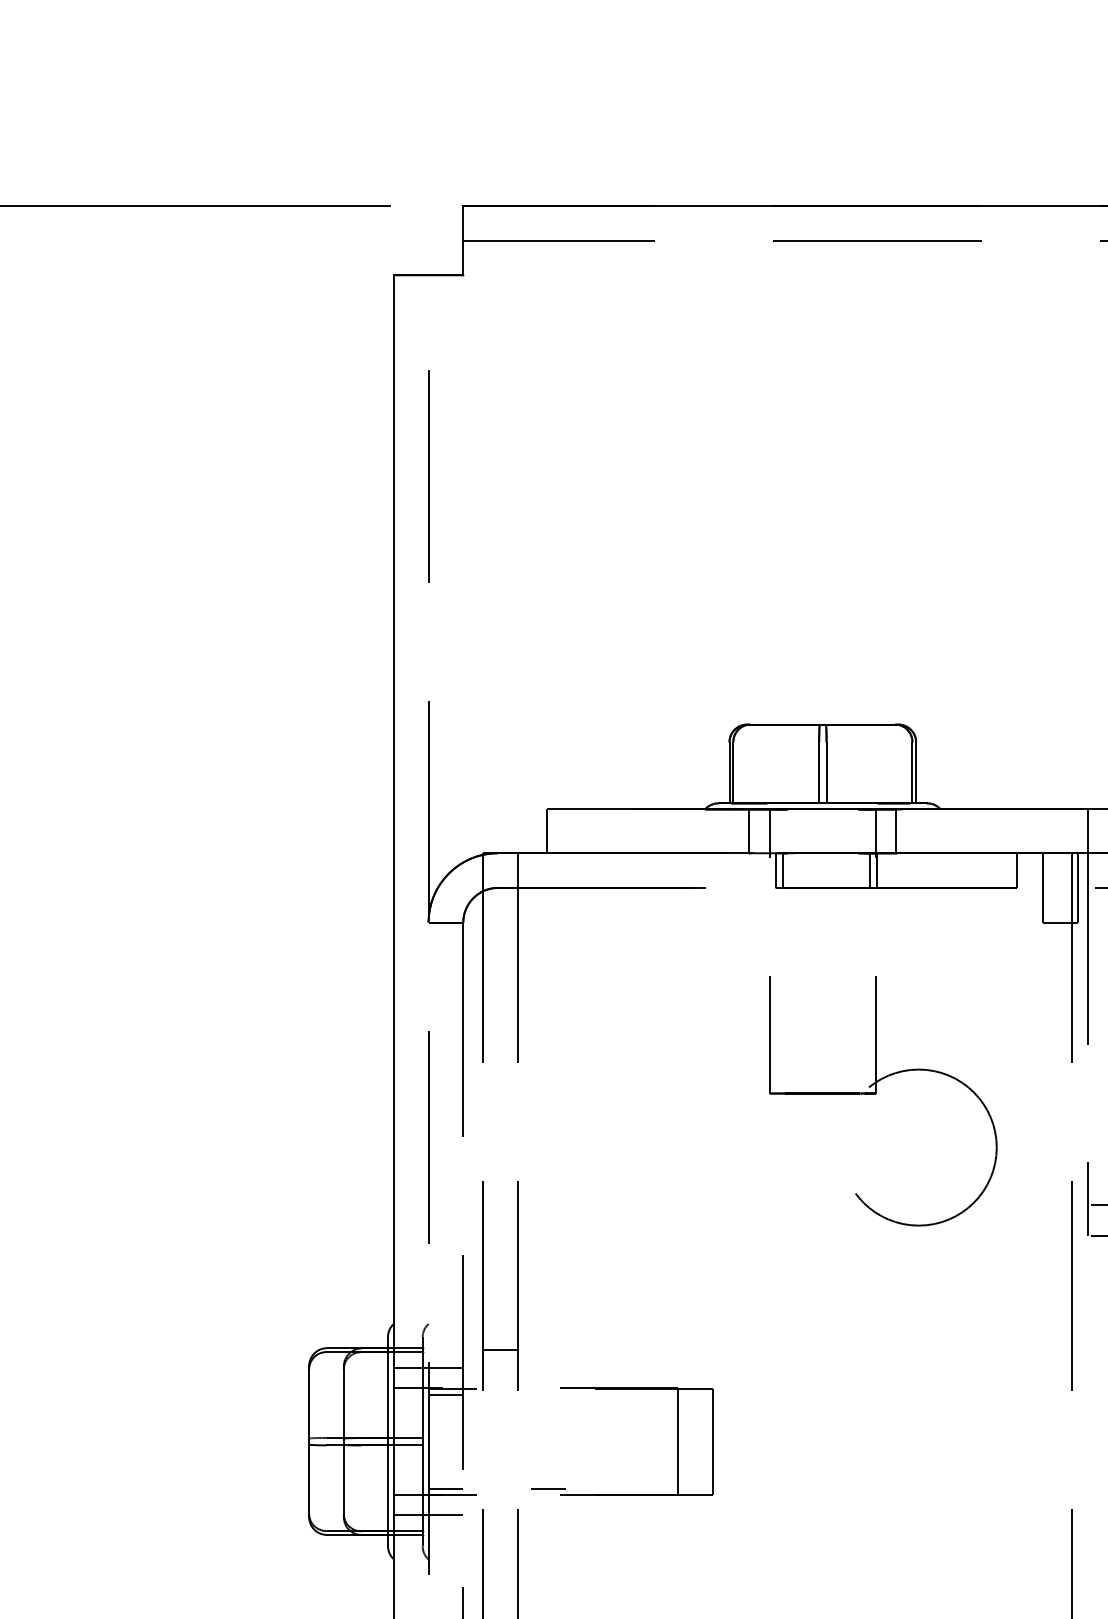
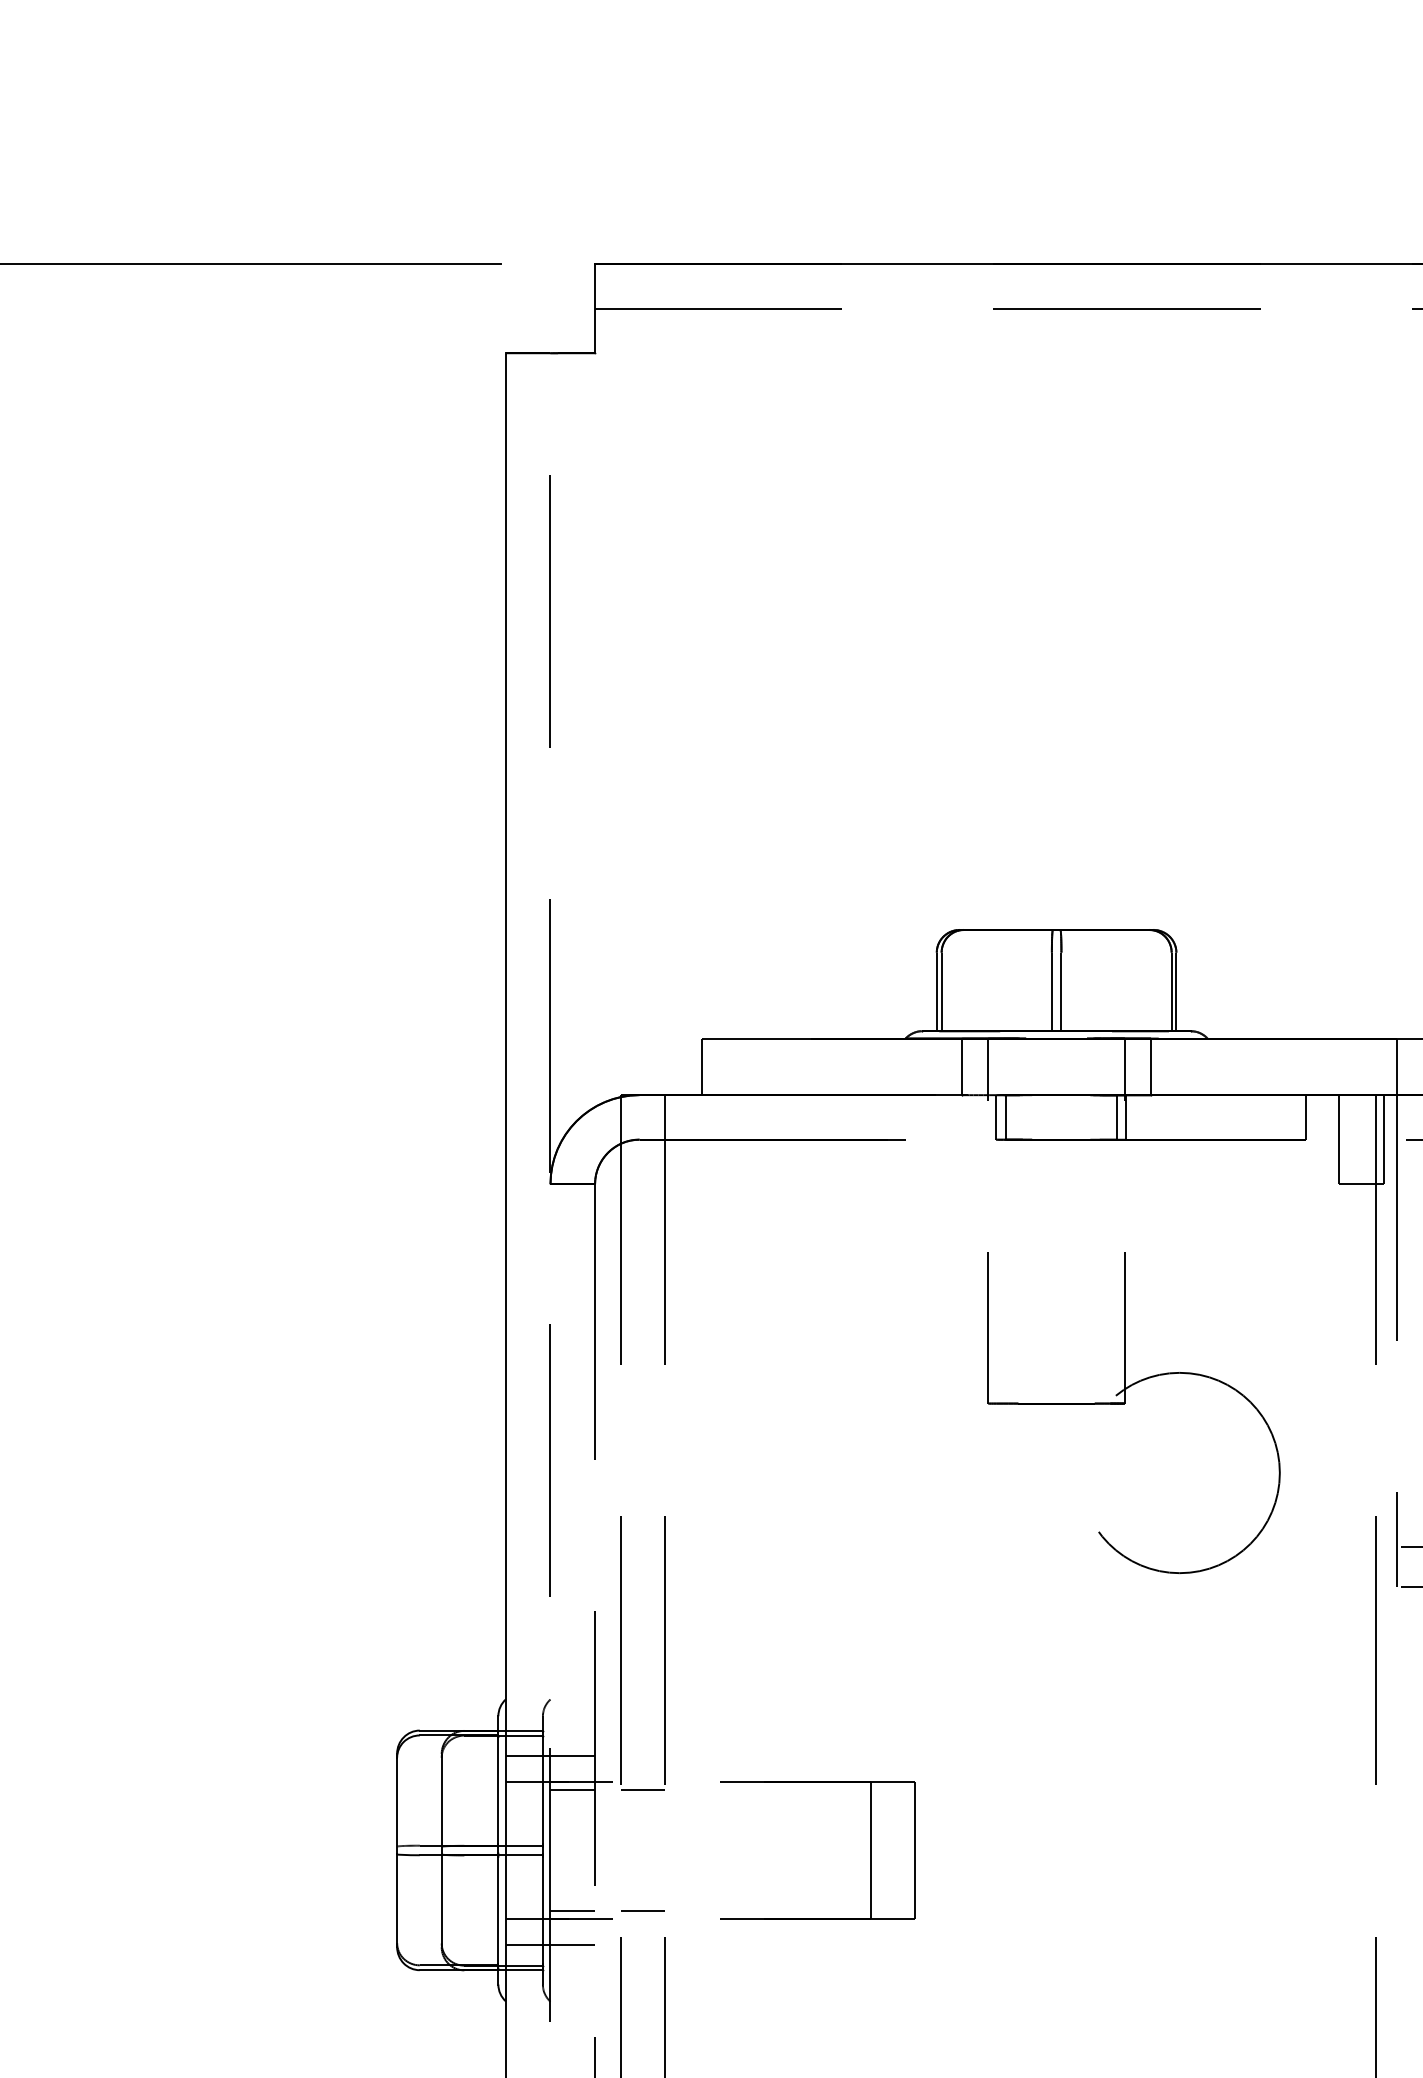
line: (500, 1349) -> (642, 1790), moved
line: (547, 1488) -> (642, 1910), moved

